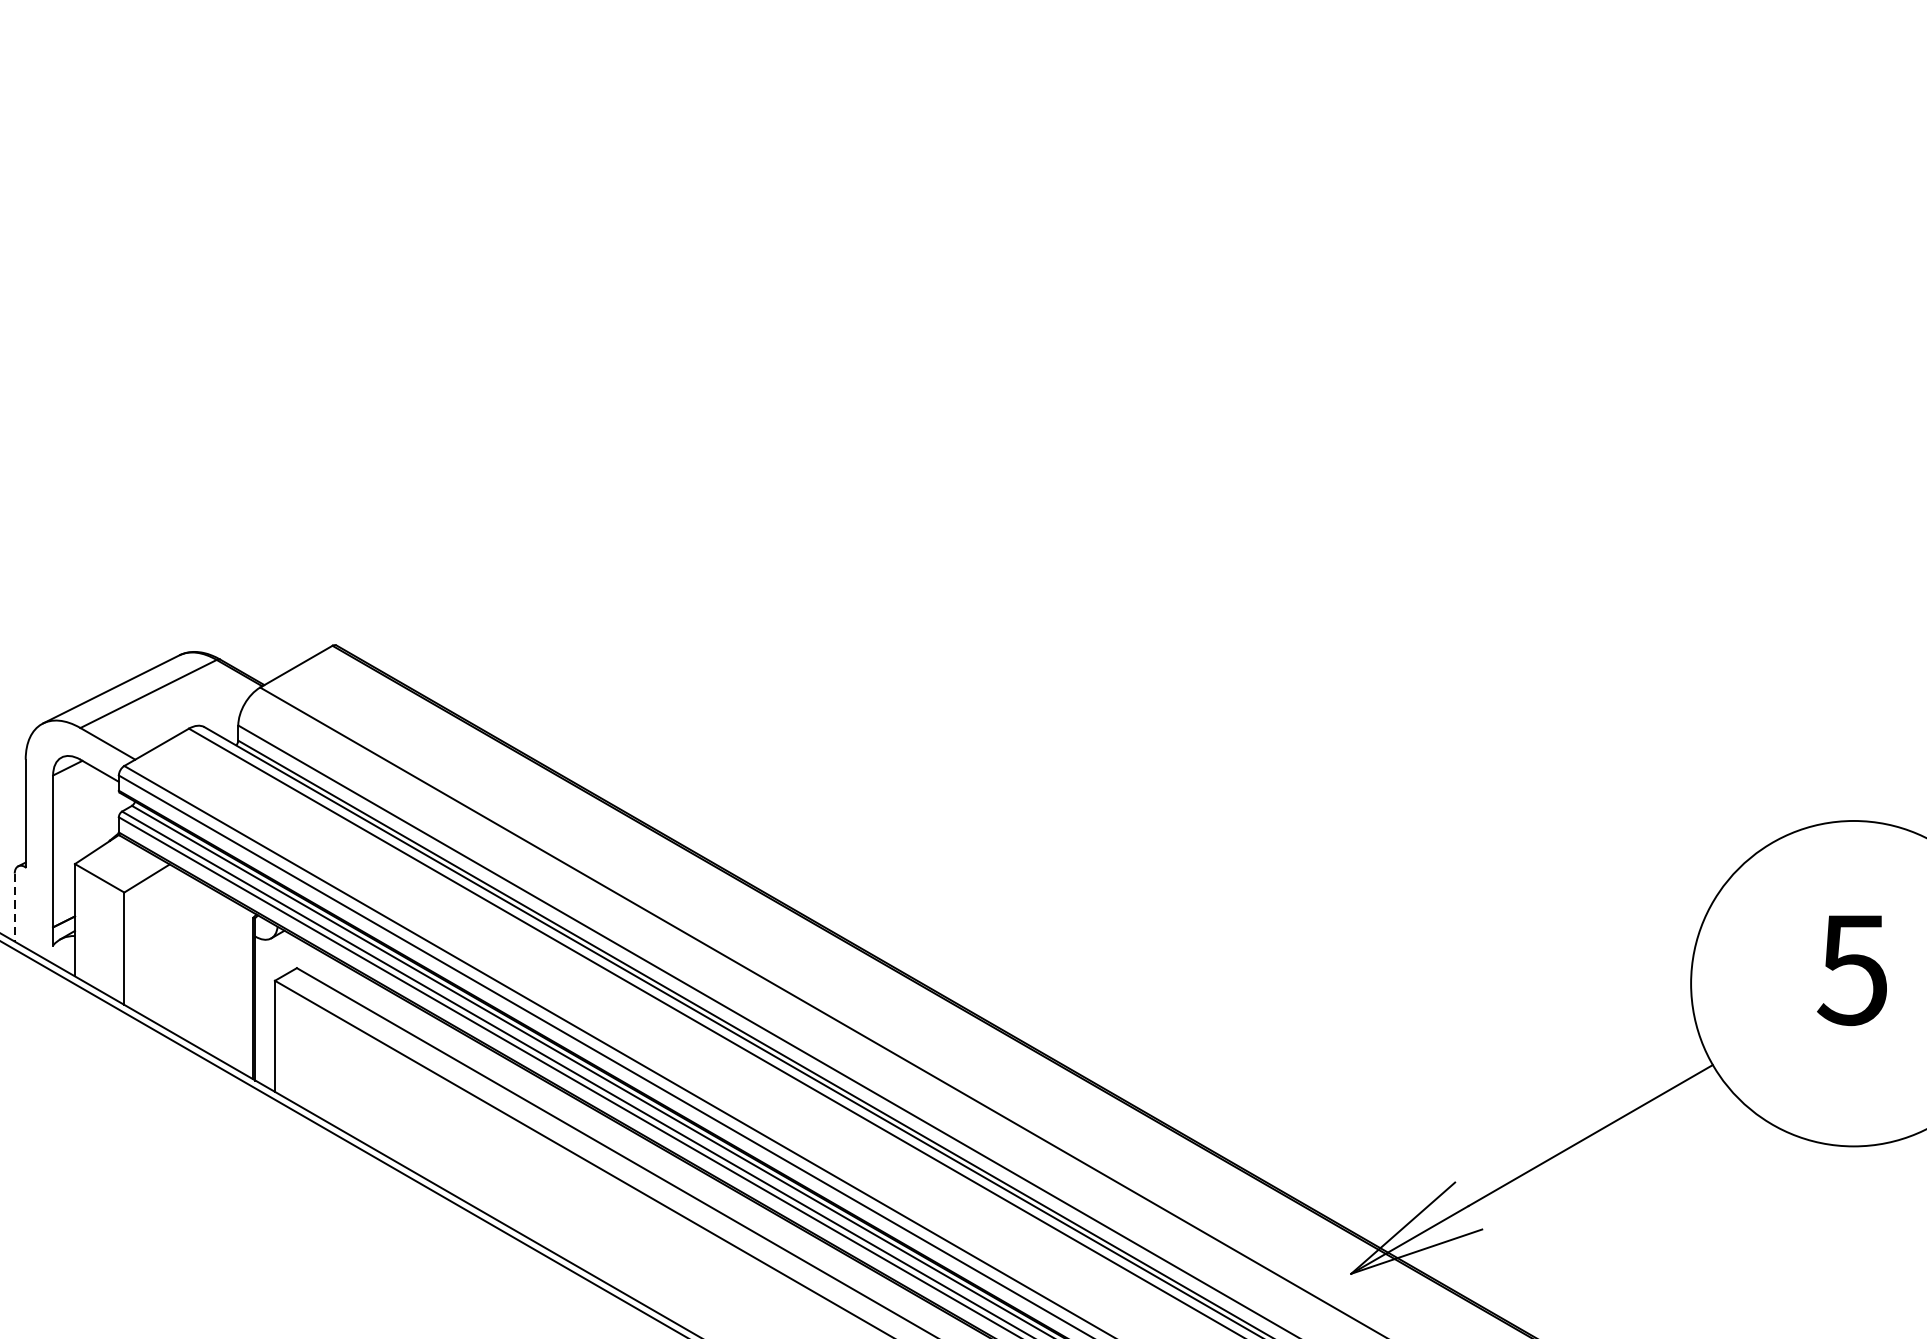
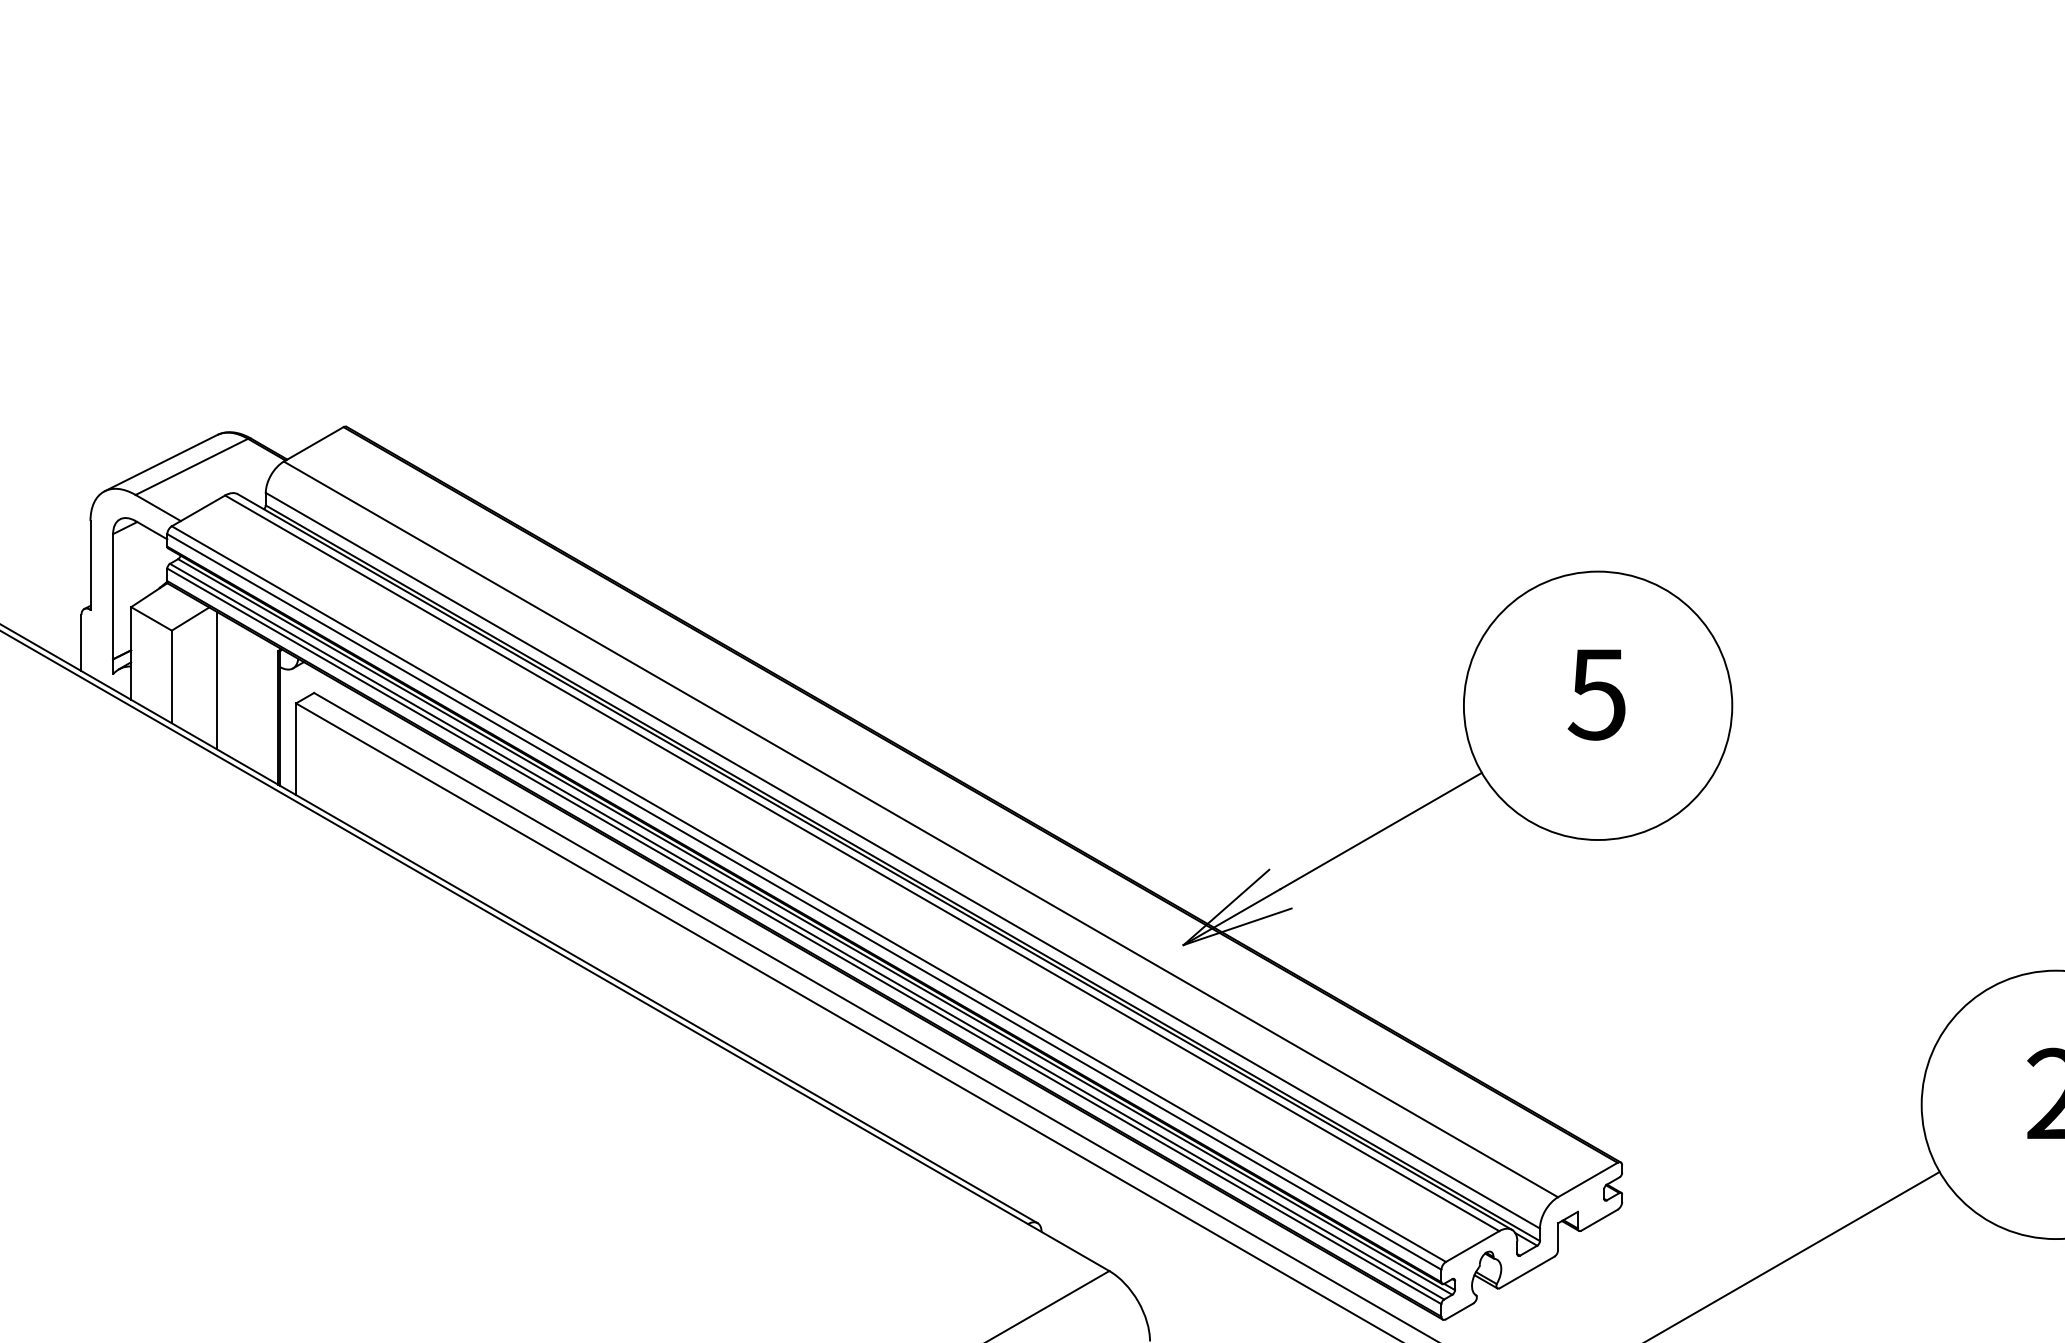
line: (14, 908) -> (81, 643), dashed -> solid
line: (179, 952) -> (217, 680), added

